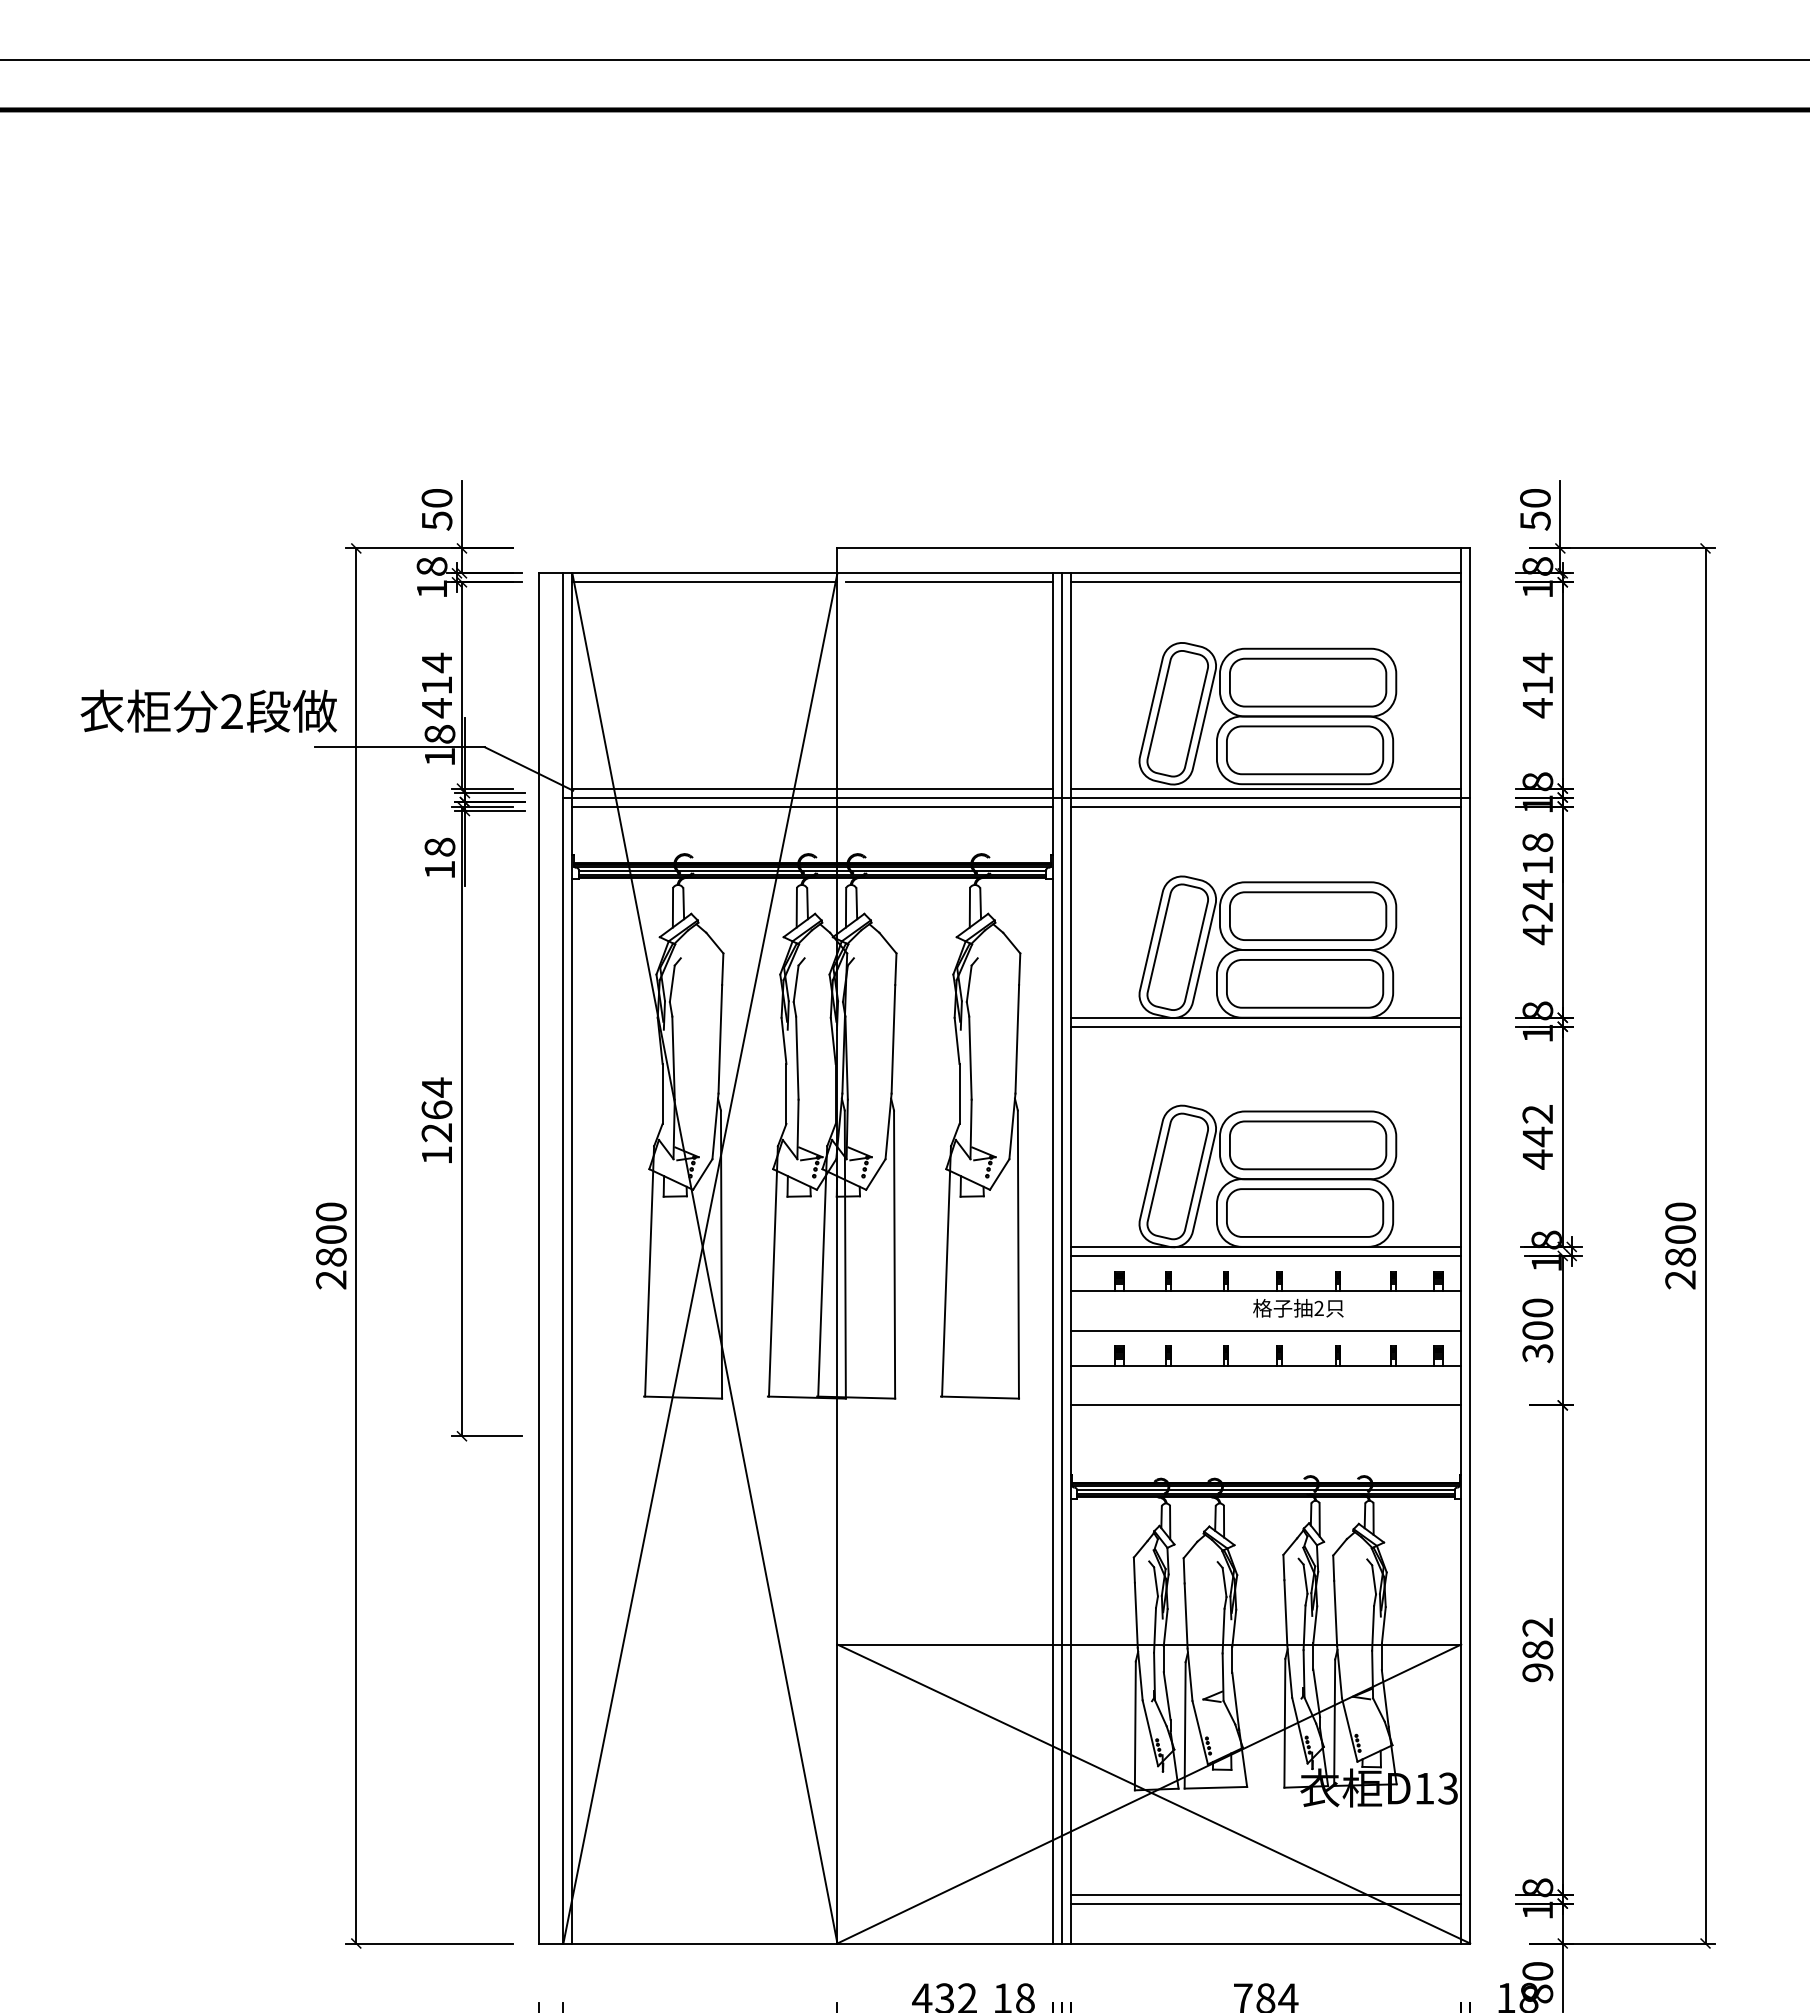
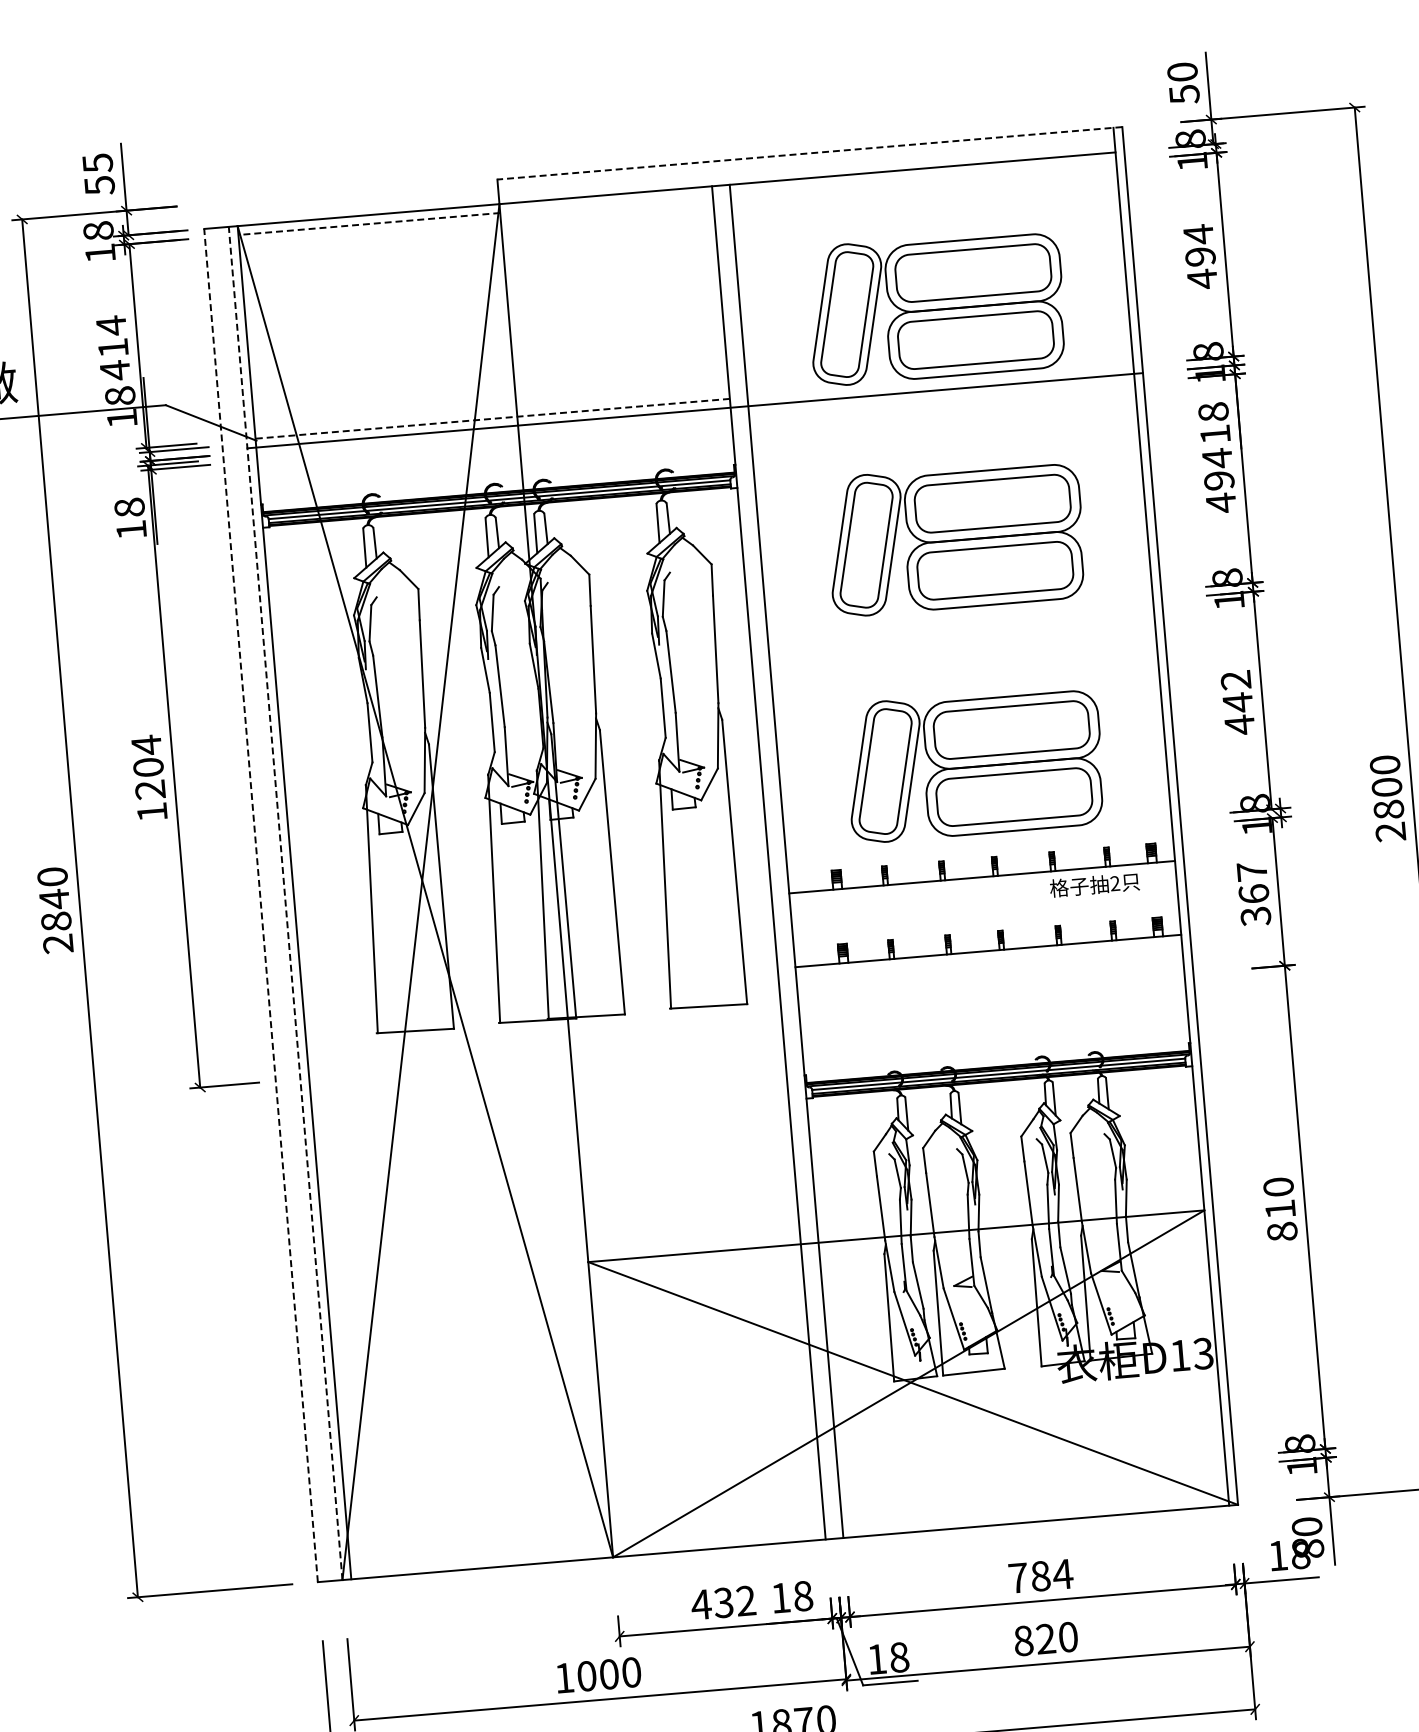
text: (436, 498) -> (97, 163), 50 -> 55
line: (1153, 548) -> (809, 153), solid -> dashed
line: (704, 582) -> (368, 224), solid -> dashed
line: (949, 582) -> (610, 203), removed
line: (1265, 582) -> (922, 177), removed
text: (1537, 685) -> (1200, 256), 414 -> 494
line: (812, 788) -> (492, 418), solid -> dashed
line: (1265, 788) -> (940, 381), removed
line: (812, 806) -> (494, 436), removed
line: (1265, 806) -> (941, 398), removed
text: (1537, 911) -> (1218, 480), 424 -> 494
line: (1265, 1017) -> (959, 607), removed
line: (1265, 1026) -> (959, 616), removed
text: (436, 1109) -> (147, 766), 1264 -> 1204
text: (331, 1234) -> (54, 899), 2800 -> 2840
line: (1265, 1246) -> (978, 833), removed
line: (1265, 1255) -> (978, 842), removed
line: (538, 1257) -> (260, 904), solid -> dashed
line: (563, 1257) -> (285, 902), solid -> dashed
line: (1061, 1258) -> (777, 862), removed
text: (1298, 1308) -> (1094, 885), moved
text: (1537, 1318) -> (1252, 882), 300 -> 367
line: (1265, 1330) -> (985, 916), removed
line: (1265, 1405) -> (991, 990), removed
text: (1537, 1650) -> (1280, 1209), 982 -> 810
line: (1265, 1894) -> (1031, 1473), removed
line: (1265, 1903) -> (1032, 1482), removed

